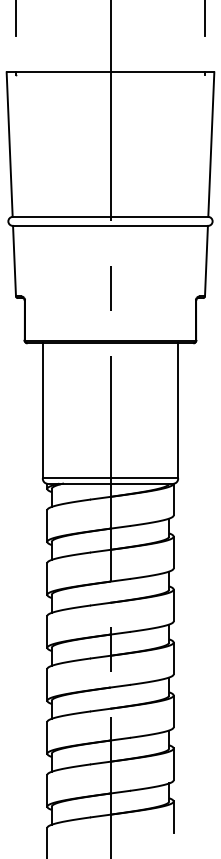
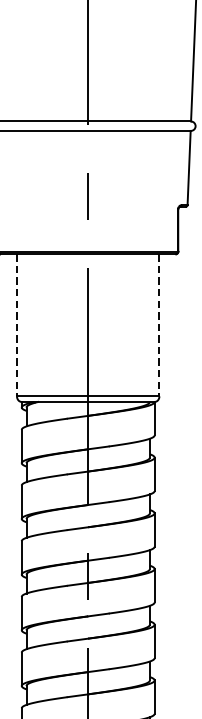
line: (42, 410) -> (16, 325), solid -> dashed
line: (178, 410) -> (159, 325), solid -> dashed

